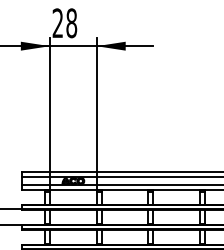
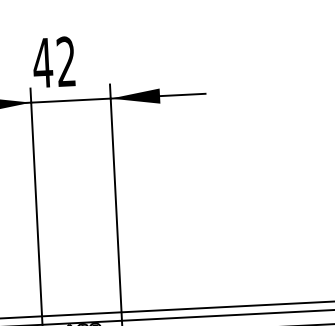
text: (64, 23) -> (54, 62), 28 -> 42

